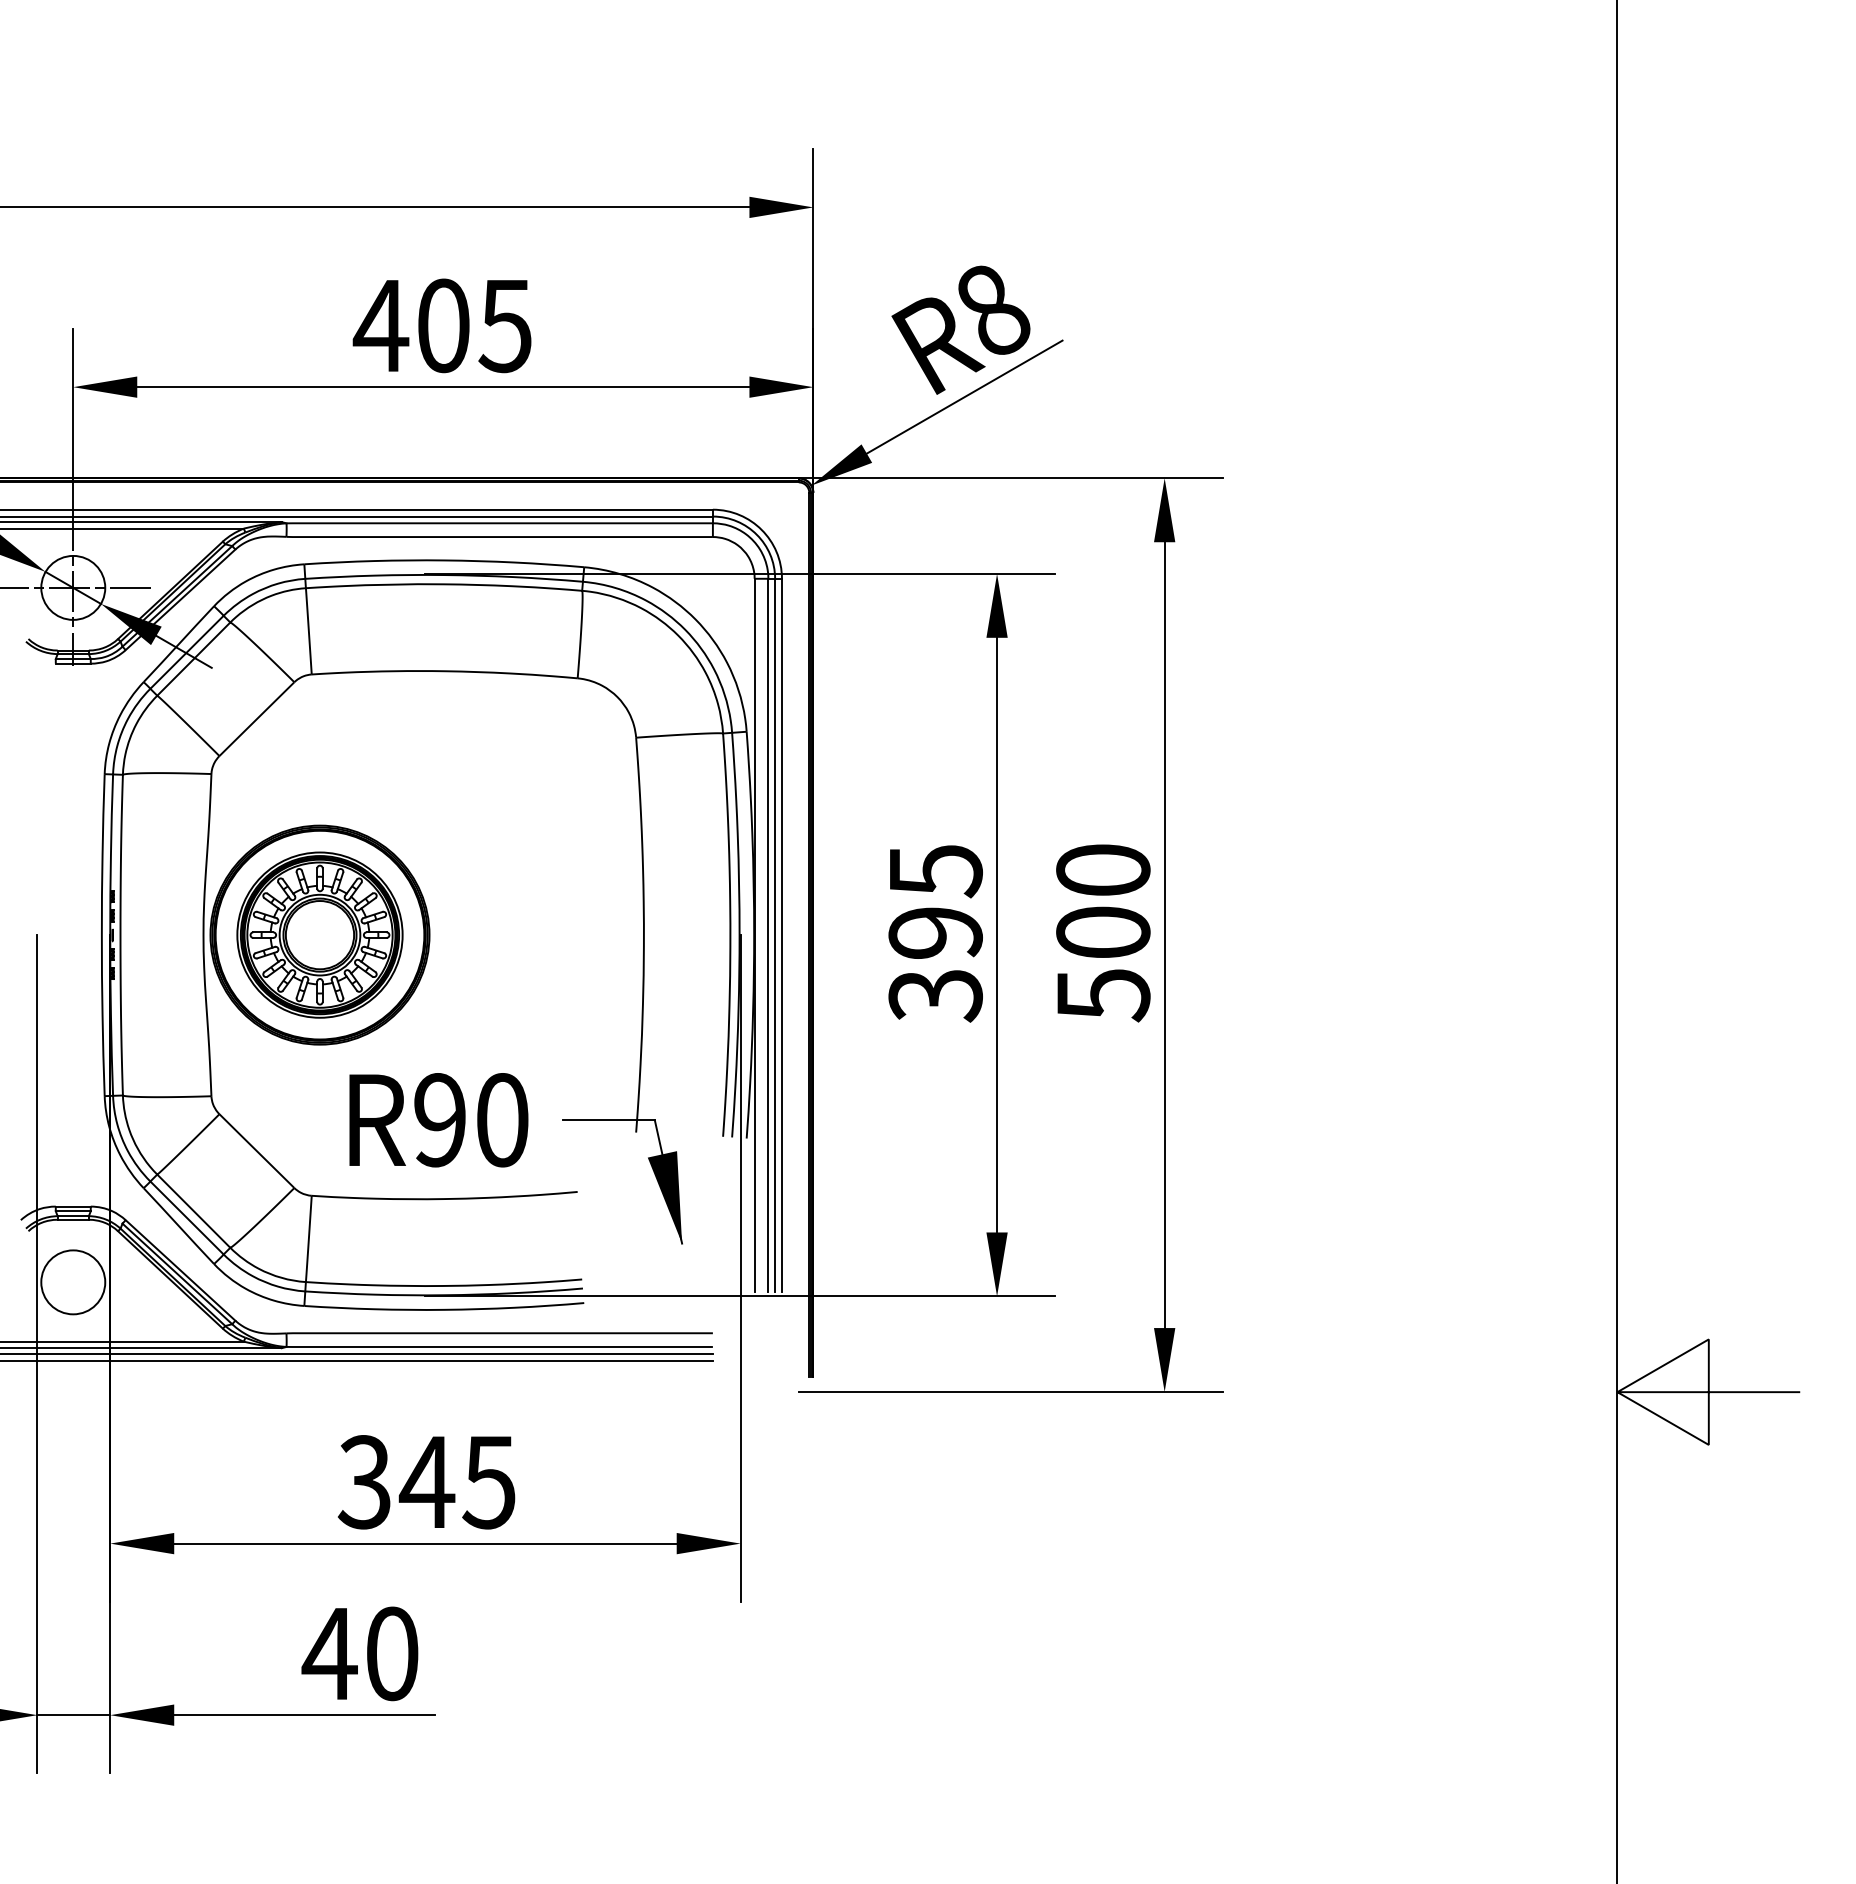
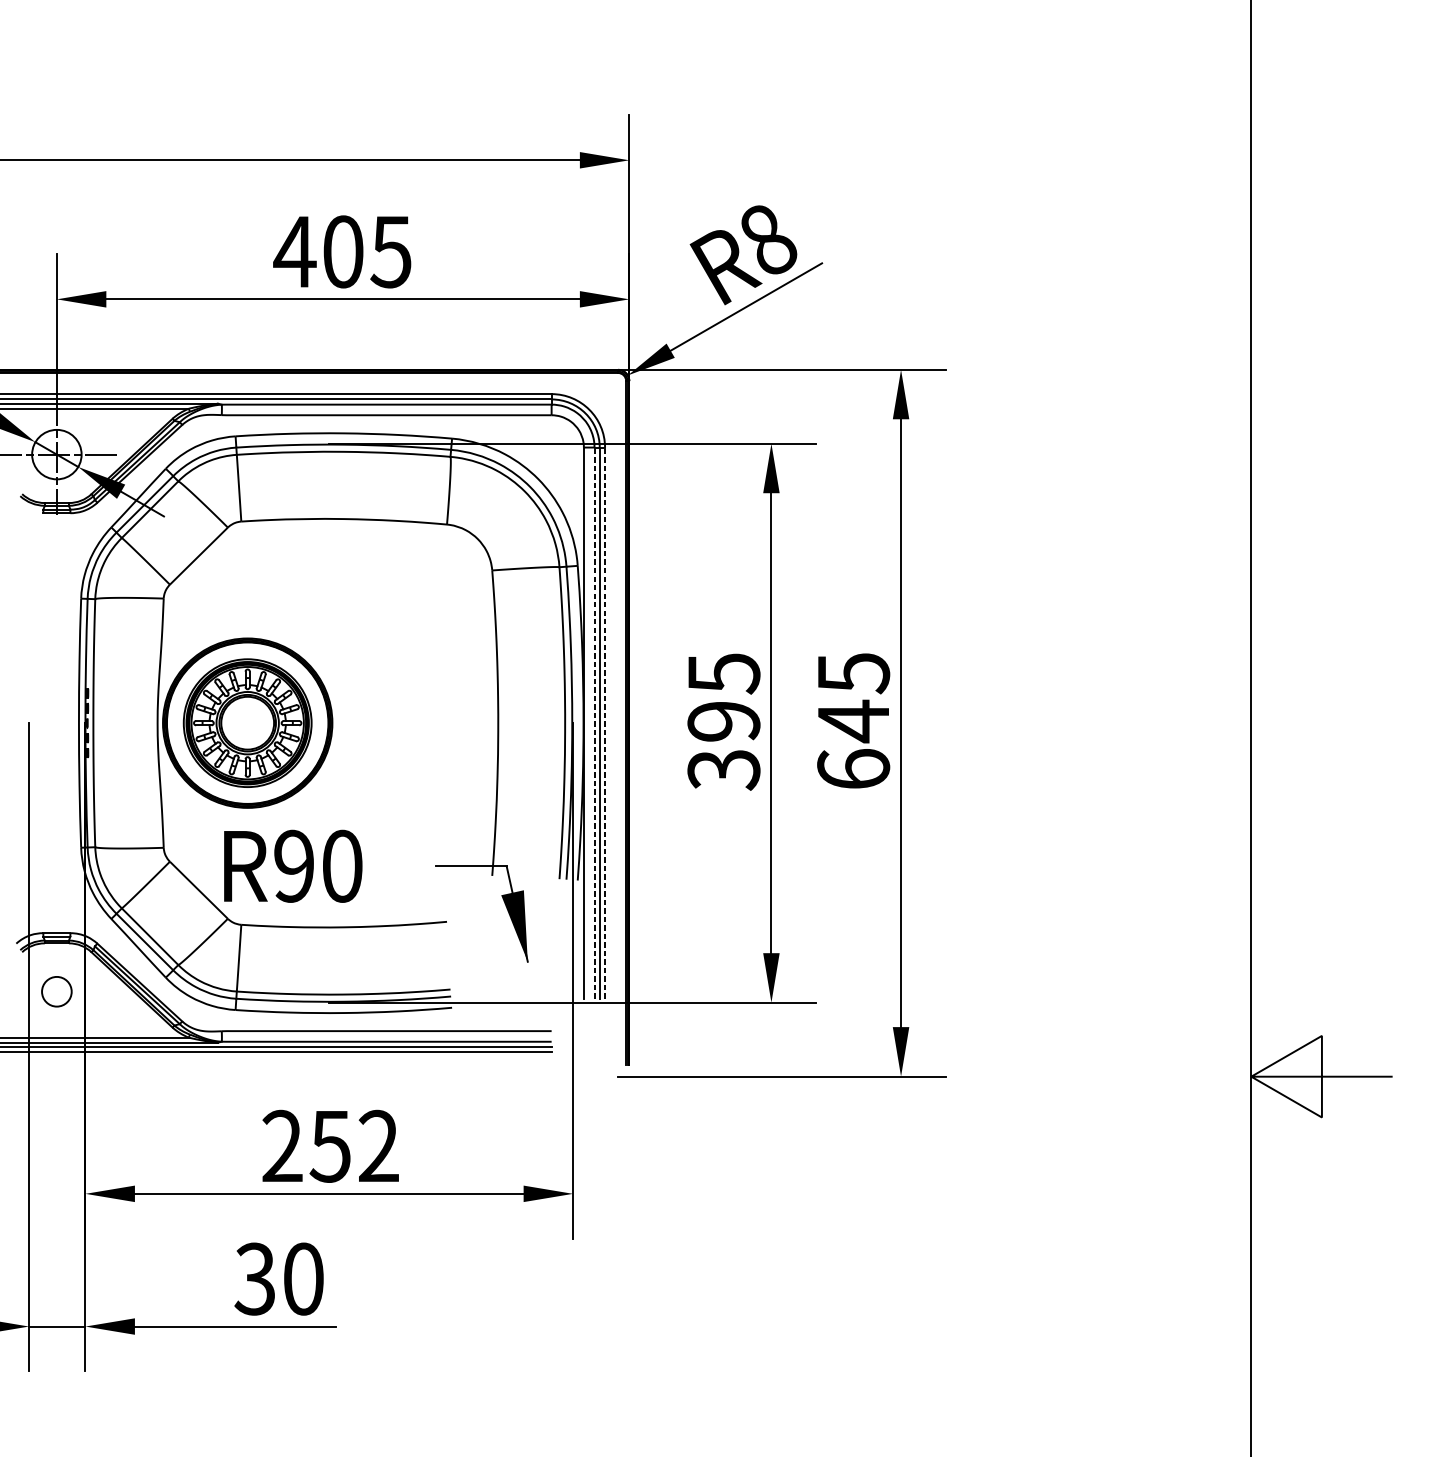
text: (1103, 933) -> (853, 721), 500 -> 645
line: (768, 934) -> (594, 722), solid -> dashed
line: (781, 934) -> (604, 722), solid -> dashed
text: (438, 1120) -> (292, 866), moved
circle: (73, 1282) -> (57, 991), size x0.6
text: (426, 1482) -> (330, 1146), 345 -> 252
text: (329, 1653) -> (255, 1278), 40 -> 30

